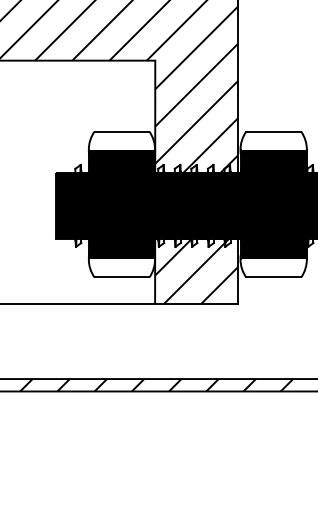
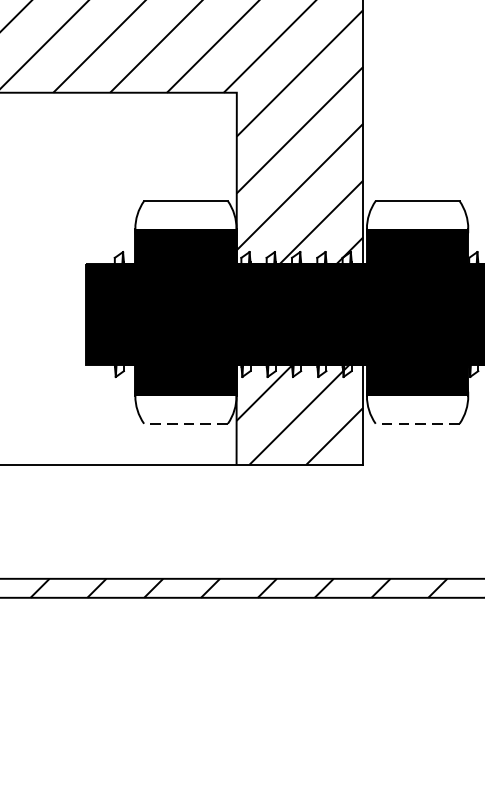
line: (121, 277) -> (185, 423), solid -> dashed
line: (273, 277) -> (417, 423), solid -> dashed

